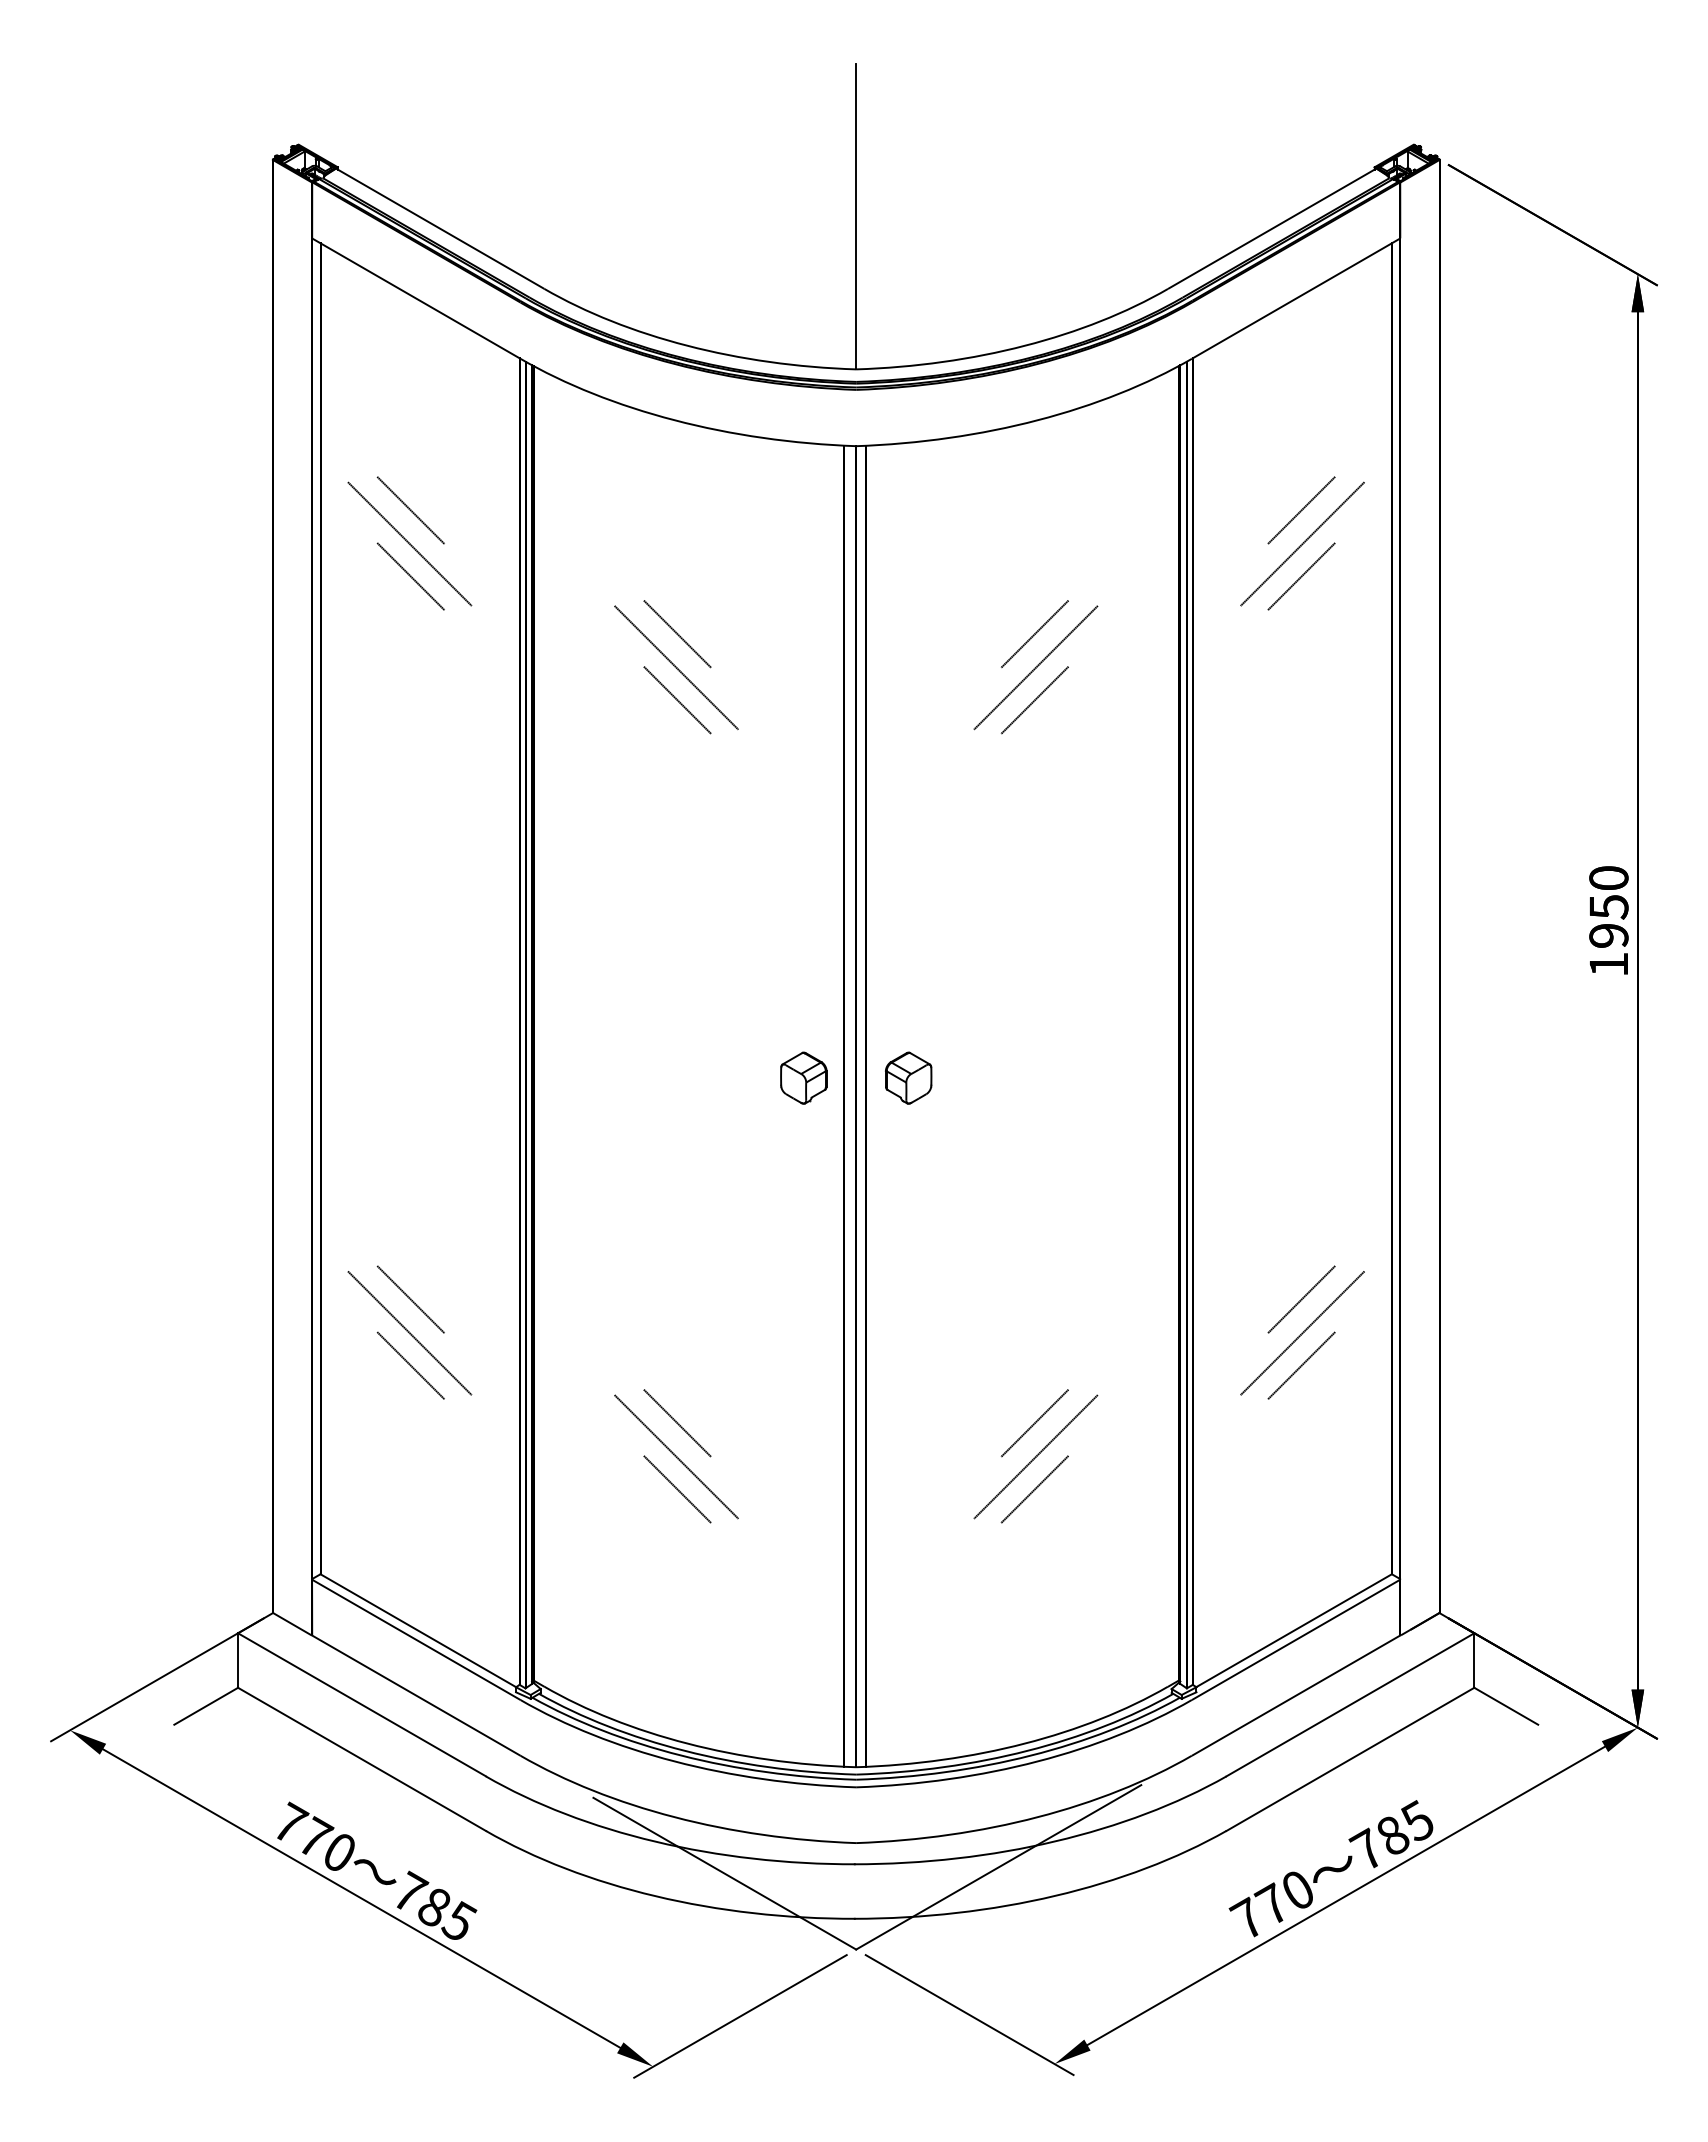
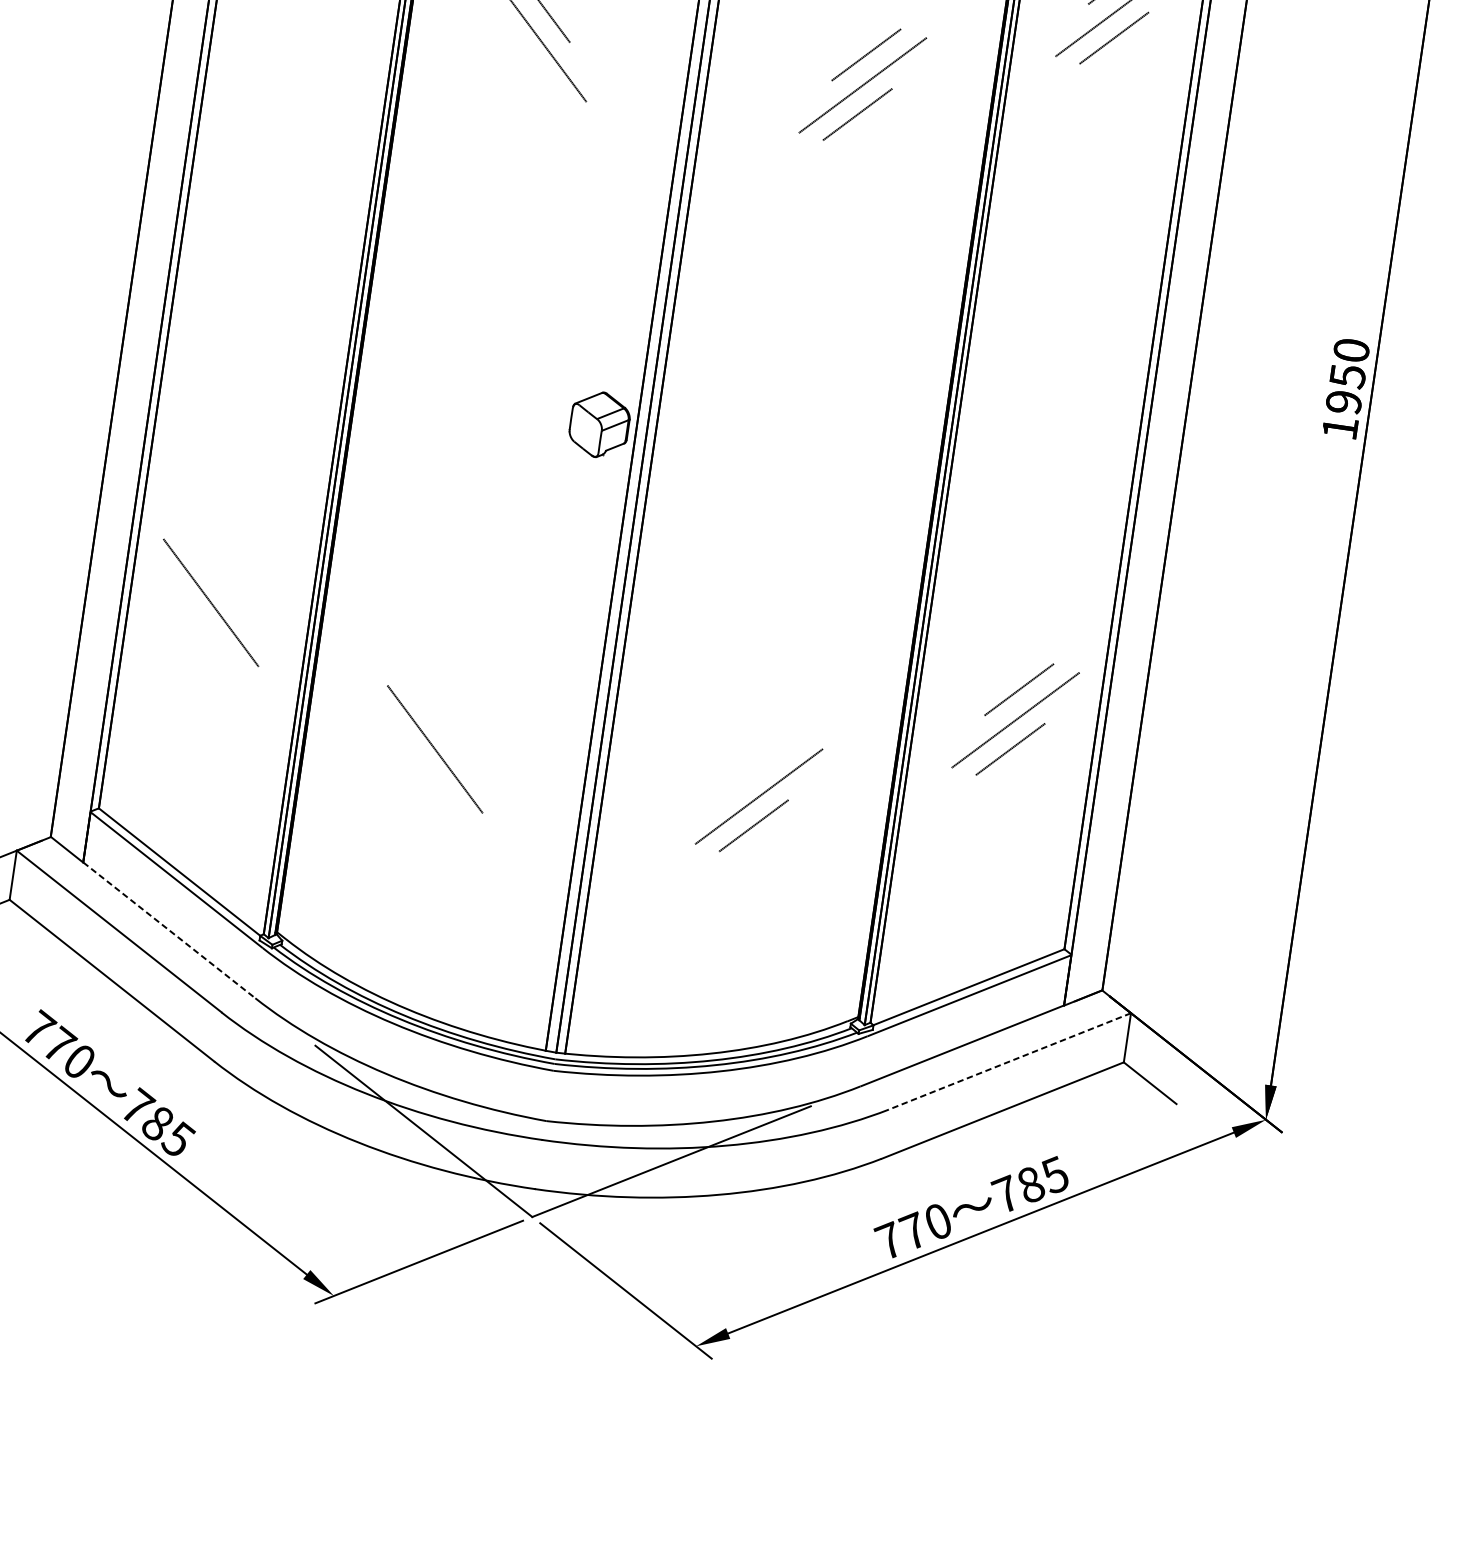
line: (677, 700) -> (535, 67), removed
part: (803, 1077) -> (599, 424), size x1.4
part: (908, 1077) -> (694, 437), removed
line: (410, 1299) -> (216, 572), removed
line: (410, 1365) -> (207, 632), removed
line: (677, 1423) -> (440, 719), removed
line: (1034, 1423) -> (762, 766), removed
line: (677, 1489) -> (431, 778), removed
line: (416, 1695) -> (169, 930), solid -> dashed
line: (1350, 1705) -> (1009, 1062), solid -> dashed

